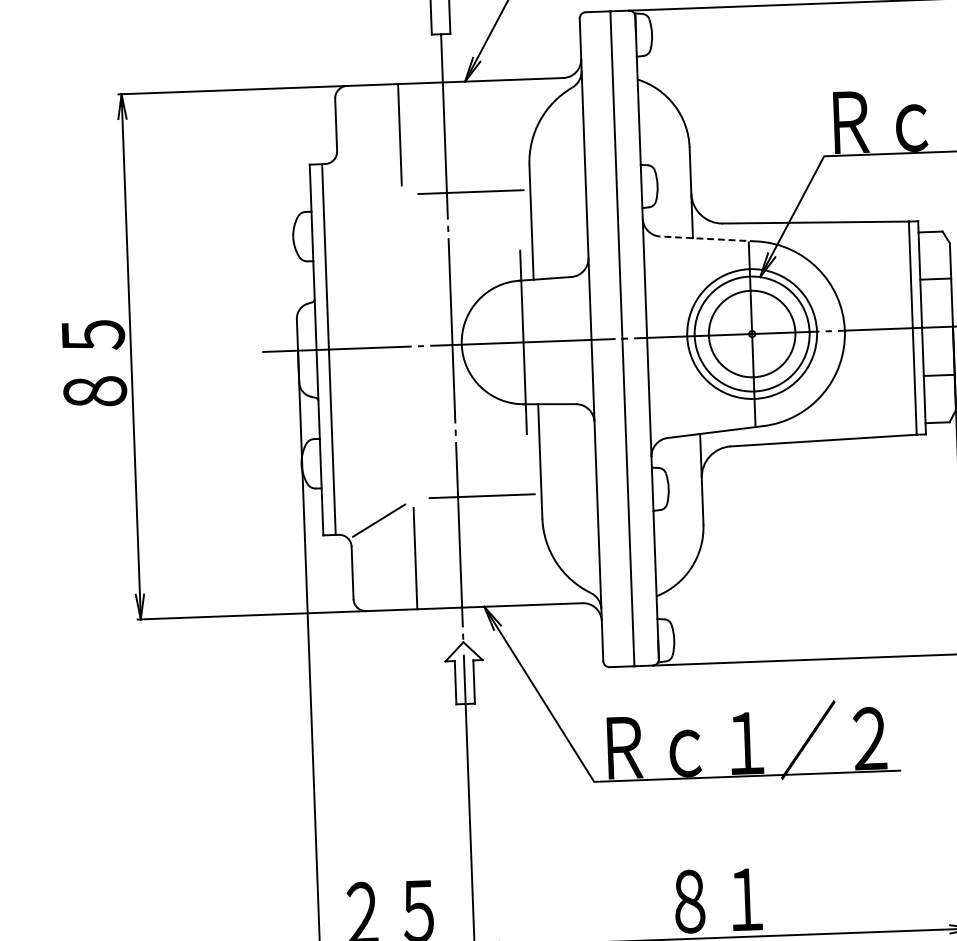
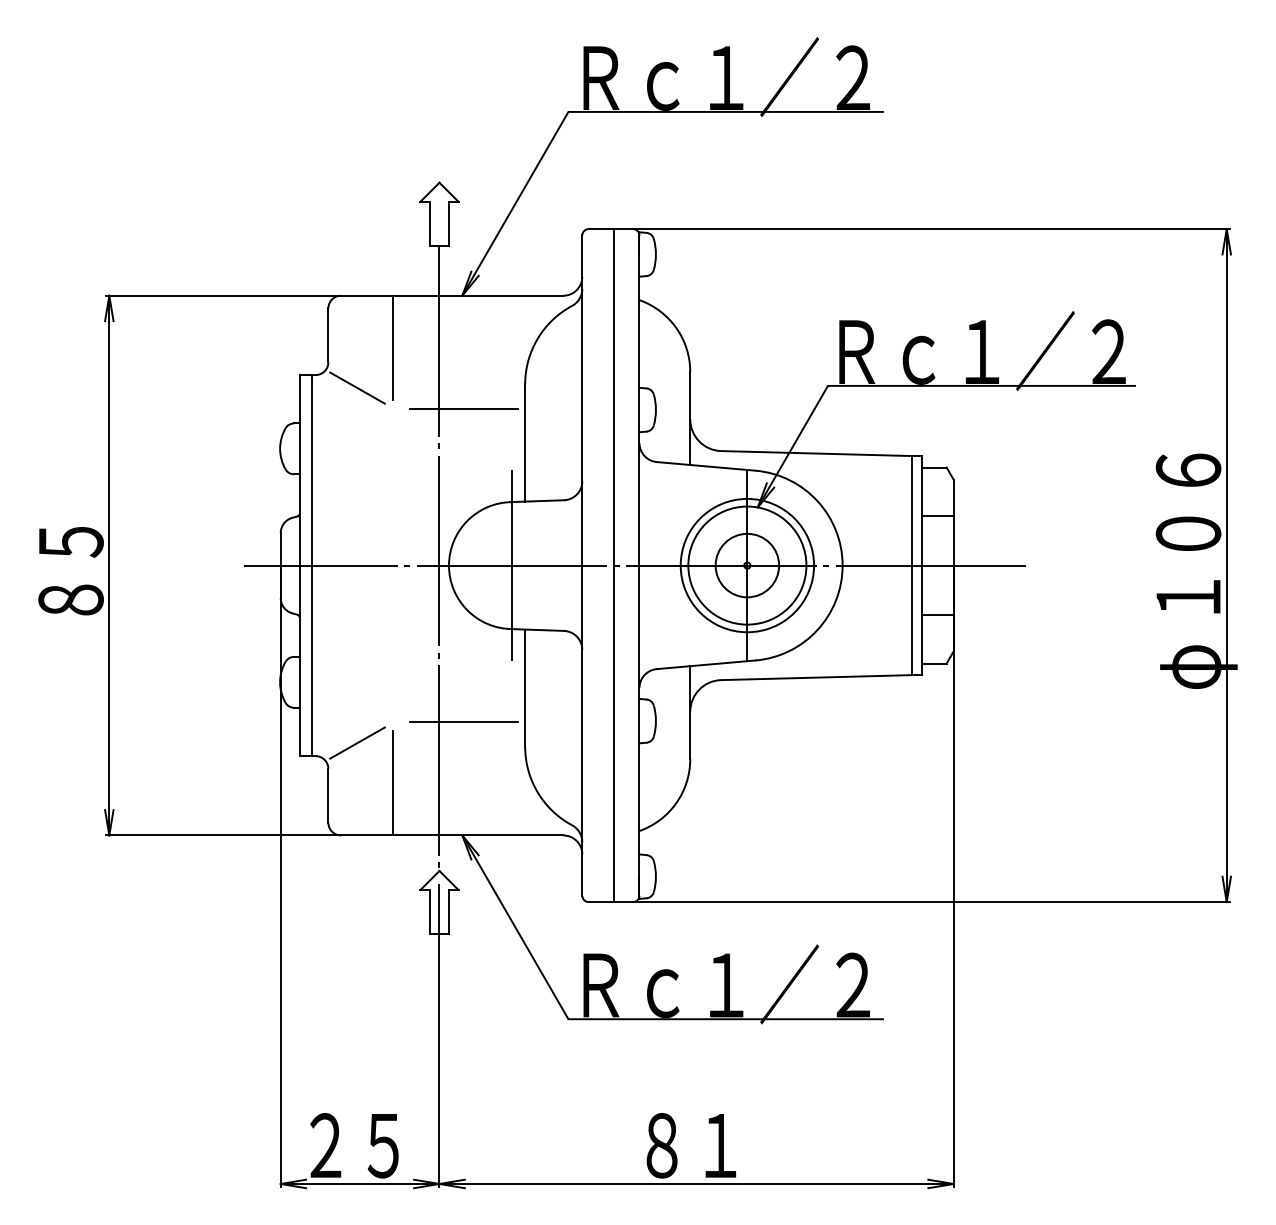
line: (366, 174) -> (357, 387), added
line: (708, 239) -> (706, 466), dashed -> solid
circle: (752, 333) -> (747, 565), size x0.71

